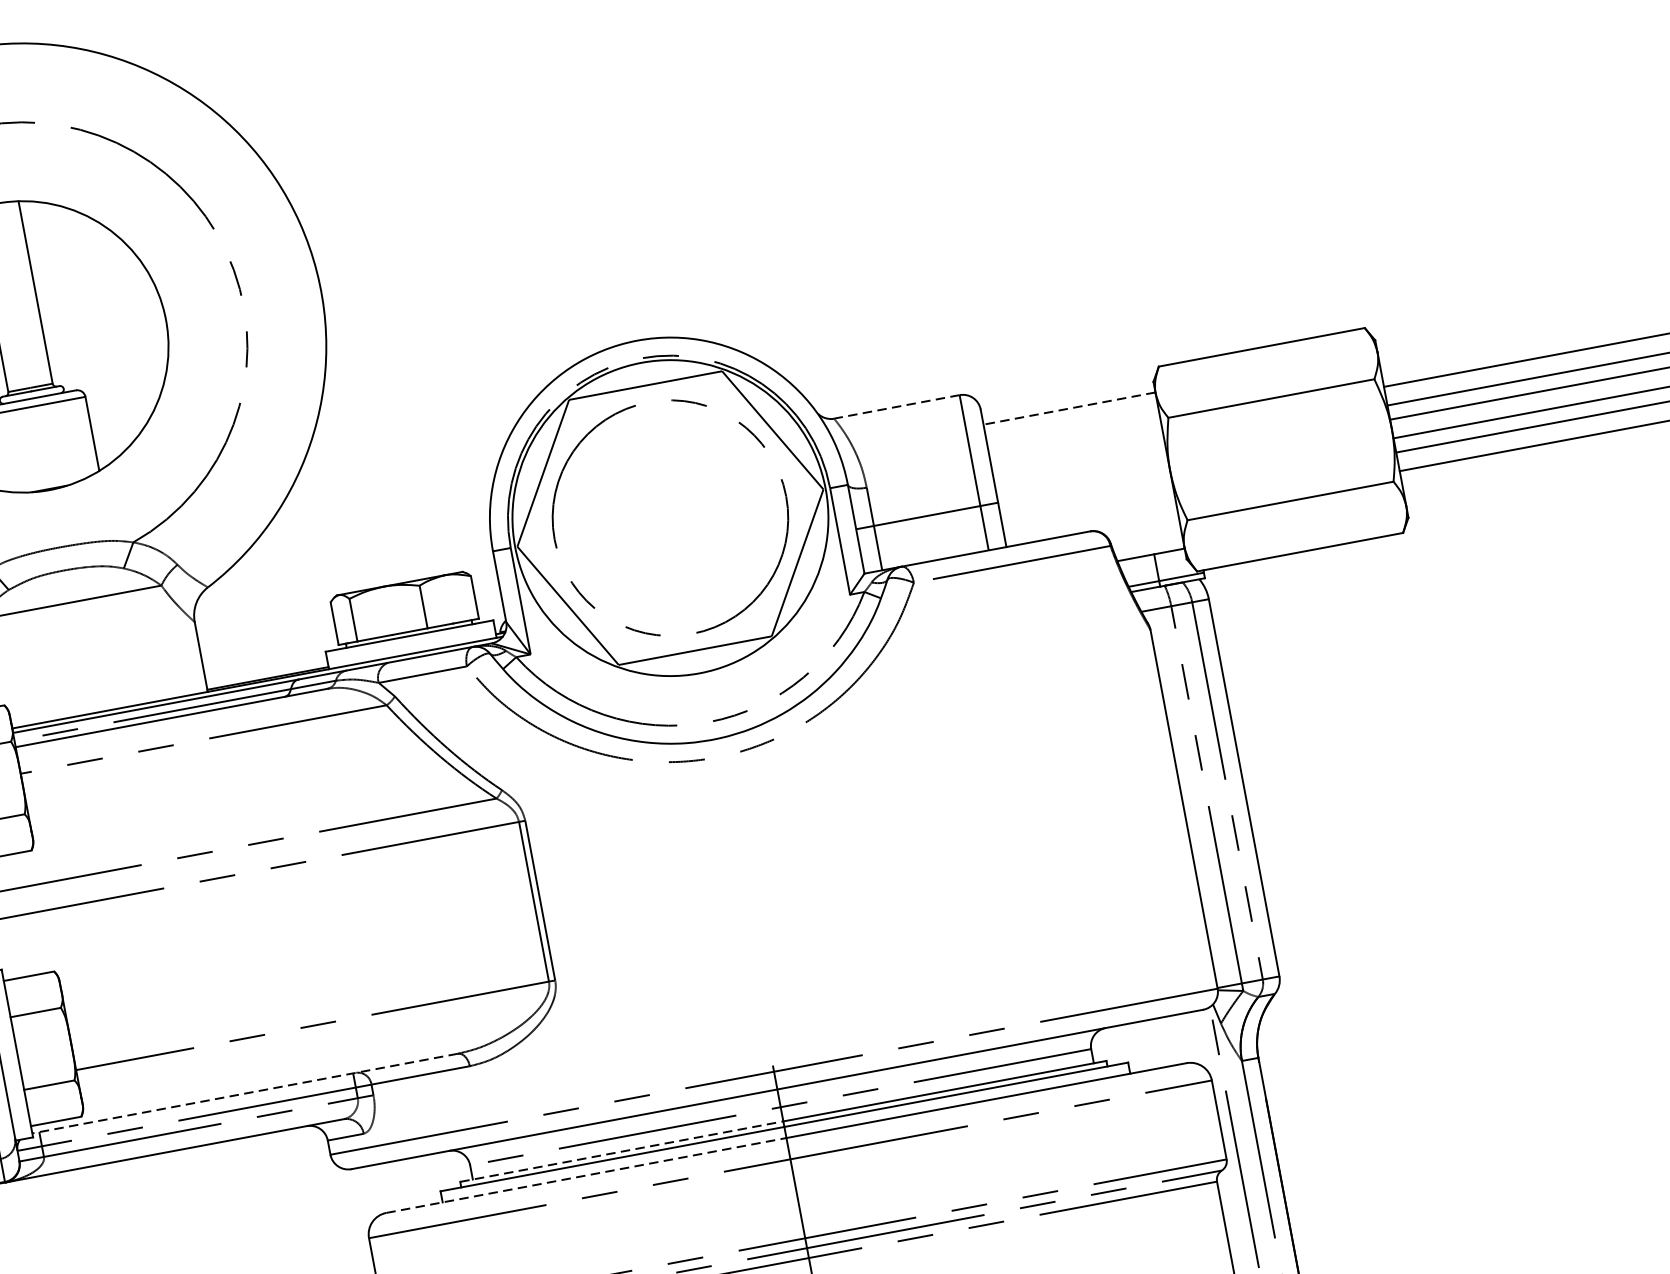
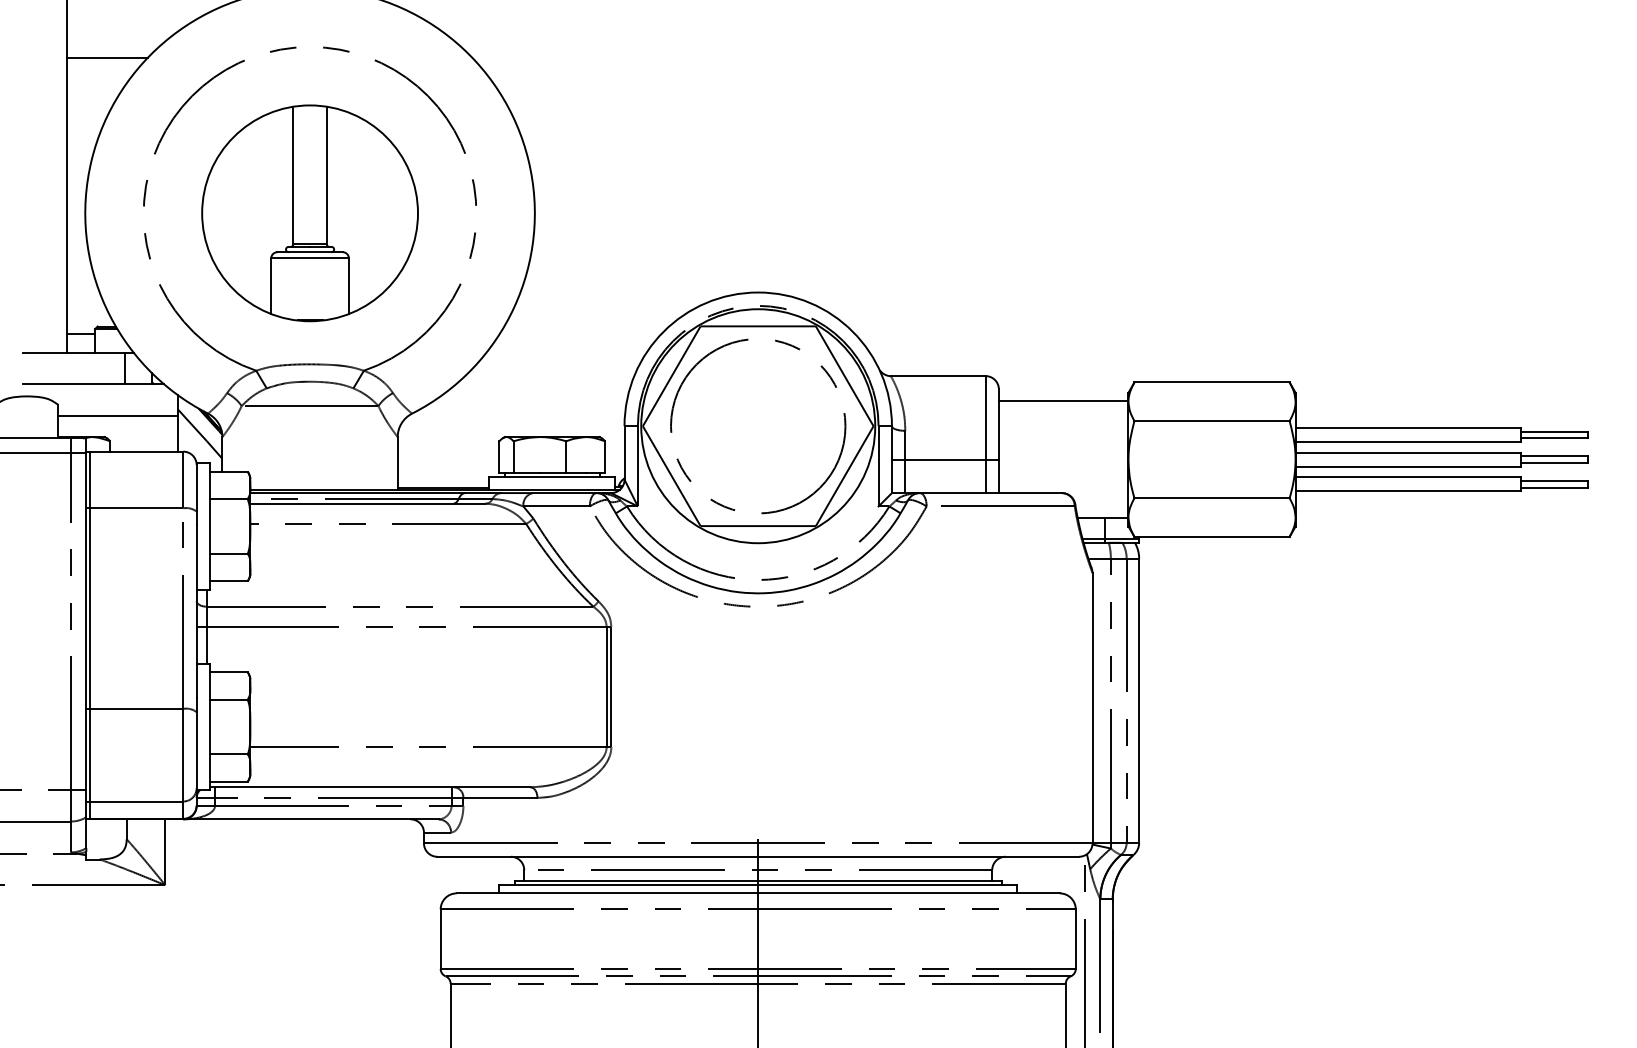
line: (895, 407) -> (937, 376), dashed -> solid
line: (1069, 408) -> (1063, 400), dashed -> solid
line: (244, 1094) -> (369, 787), dashed -> solid
line: (621, 1151) -> (636, 880), dashed -> solid
line: (586, 1175) -> (607, 893), dashed -> solid

